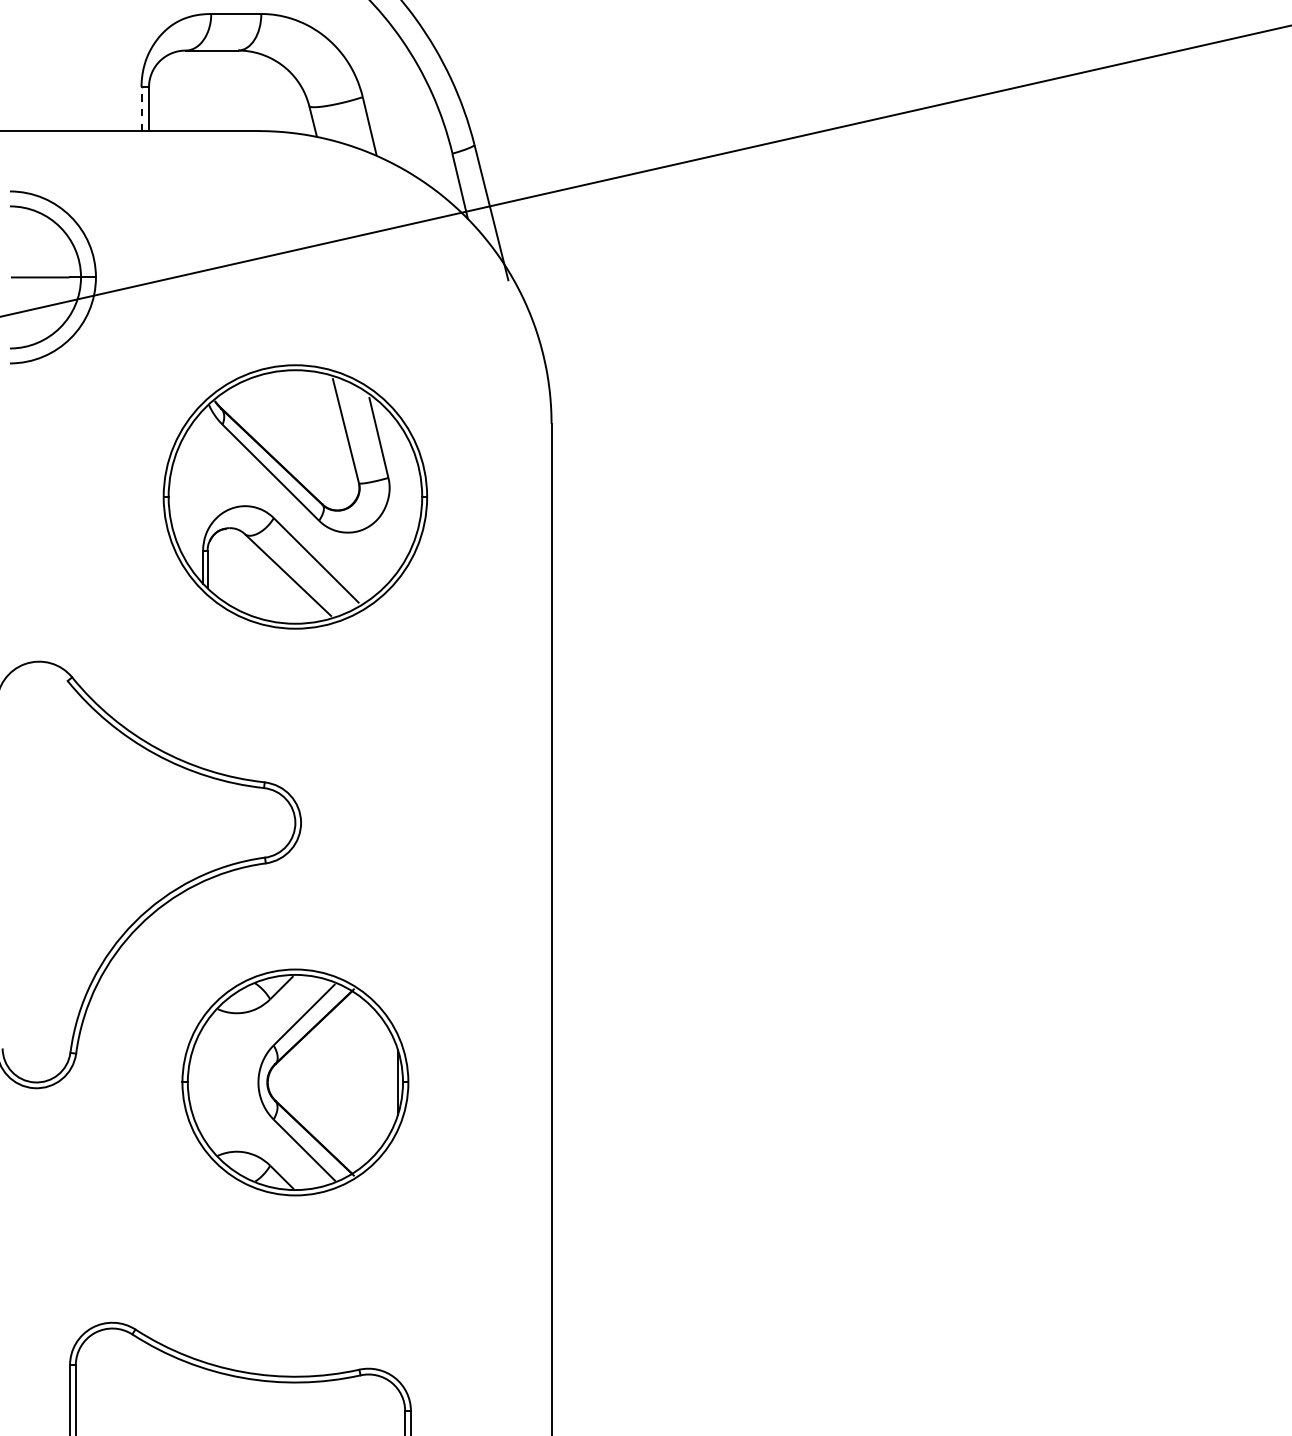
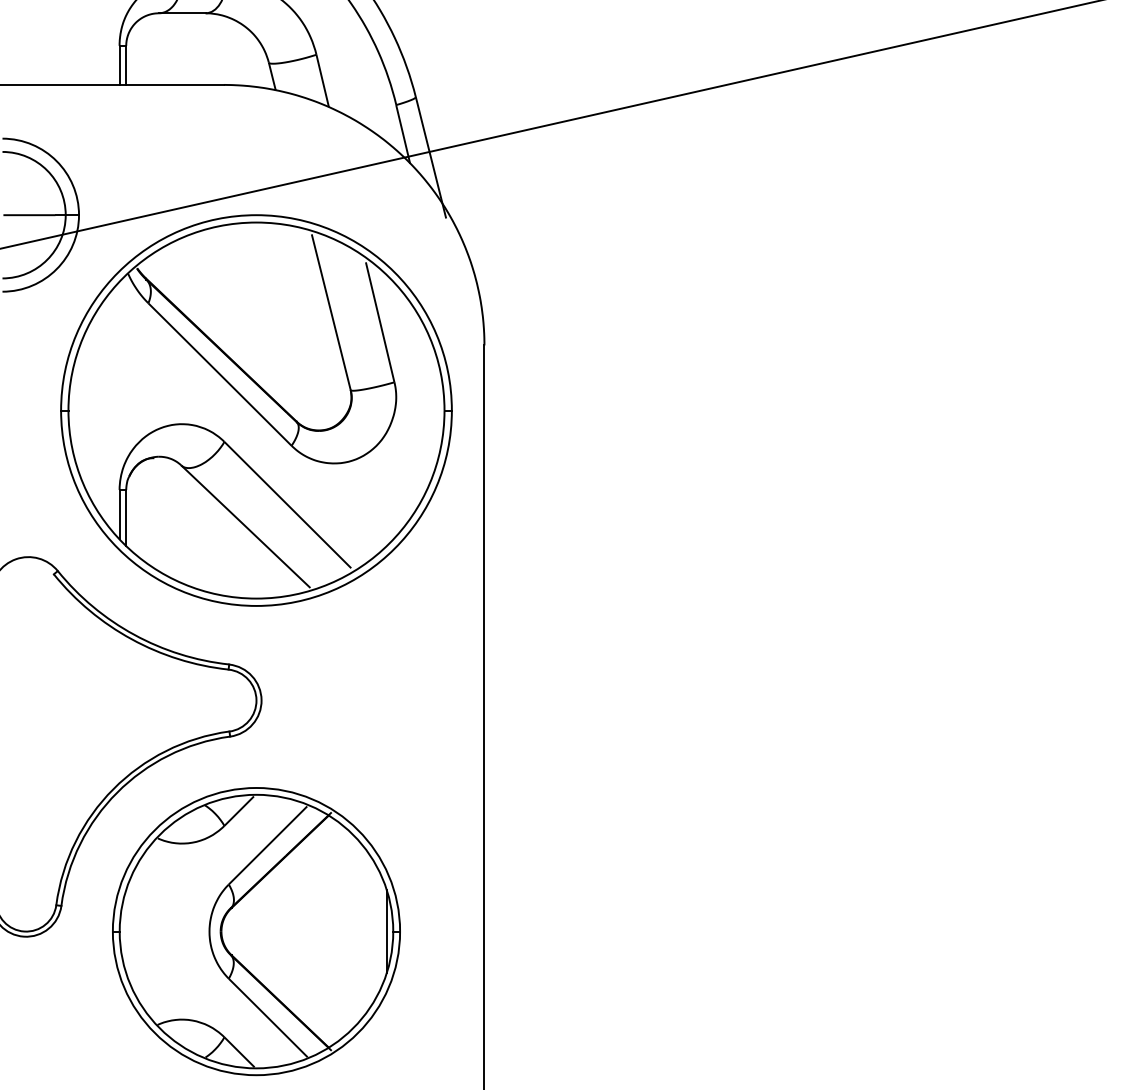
line: (141, 109) -> (119, 65), dashed -> solid
part: (295, 496) -> (256, 410), size x1.67
part: (295, 1082) -> (256, 931), size x1.43

